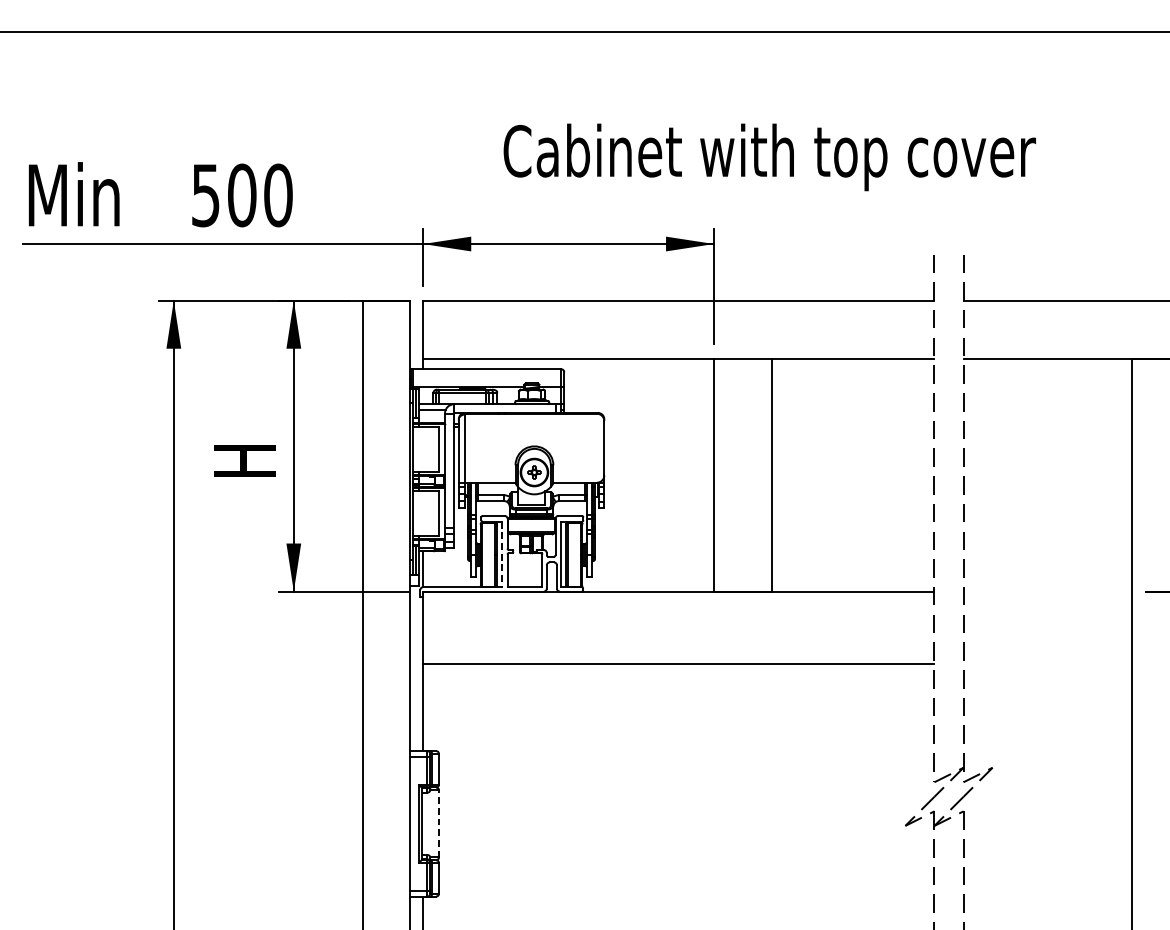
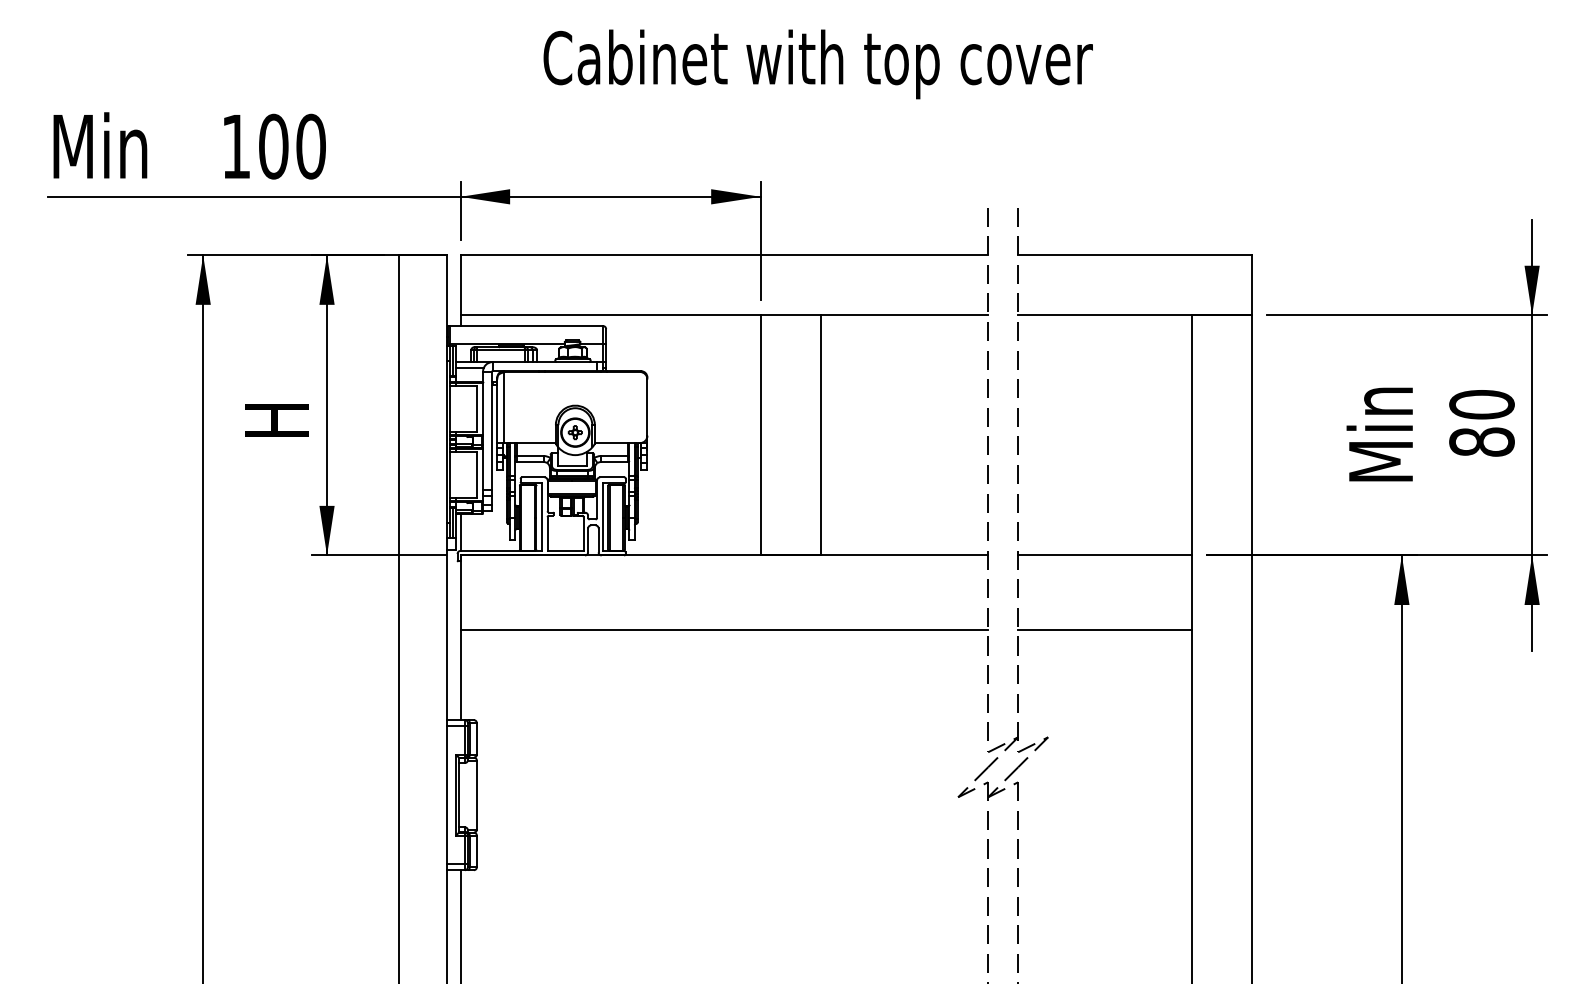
text: (769, 157) -> (817, 64), moved
text: (205, 196) -> (235, 147), 500 -> 100
line: (501, 554) -> (541, 517), dashed -> solid
line: (1047, 591) -> (1104, 555), added
line: (1047, 664) -> (1104, 630), added
line: (438, 824) -> (476, 795), dashed -> solid

